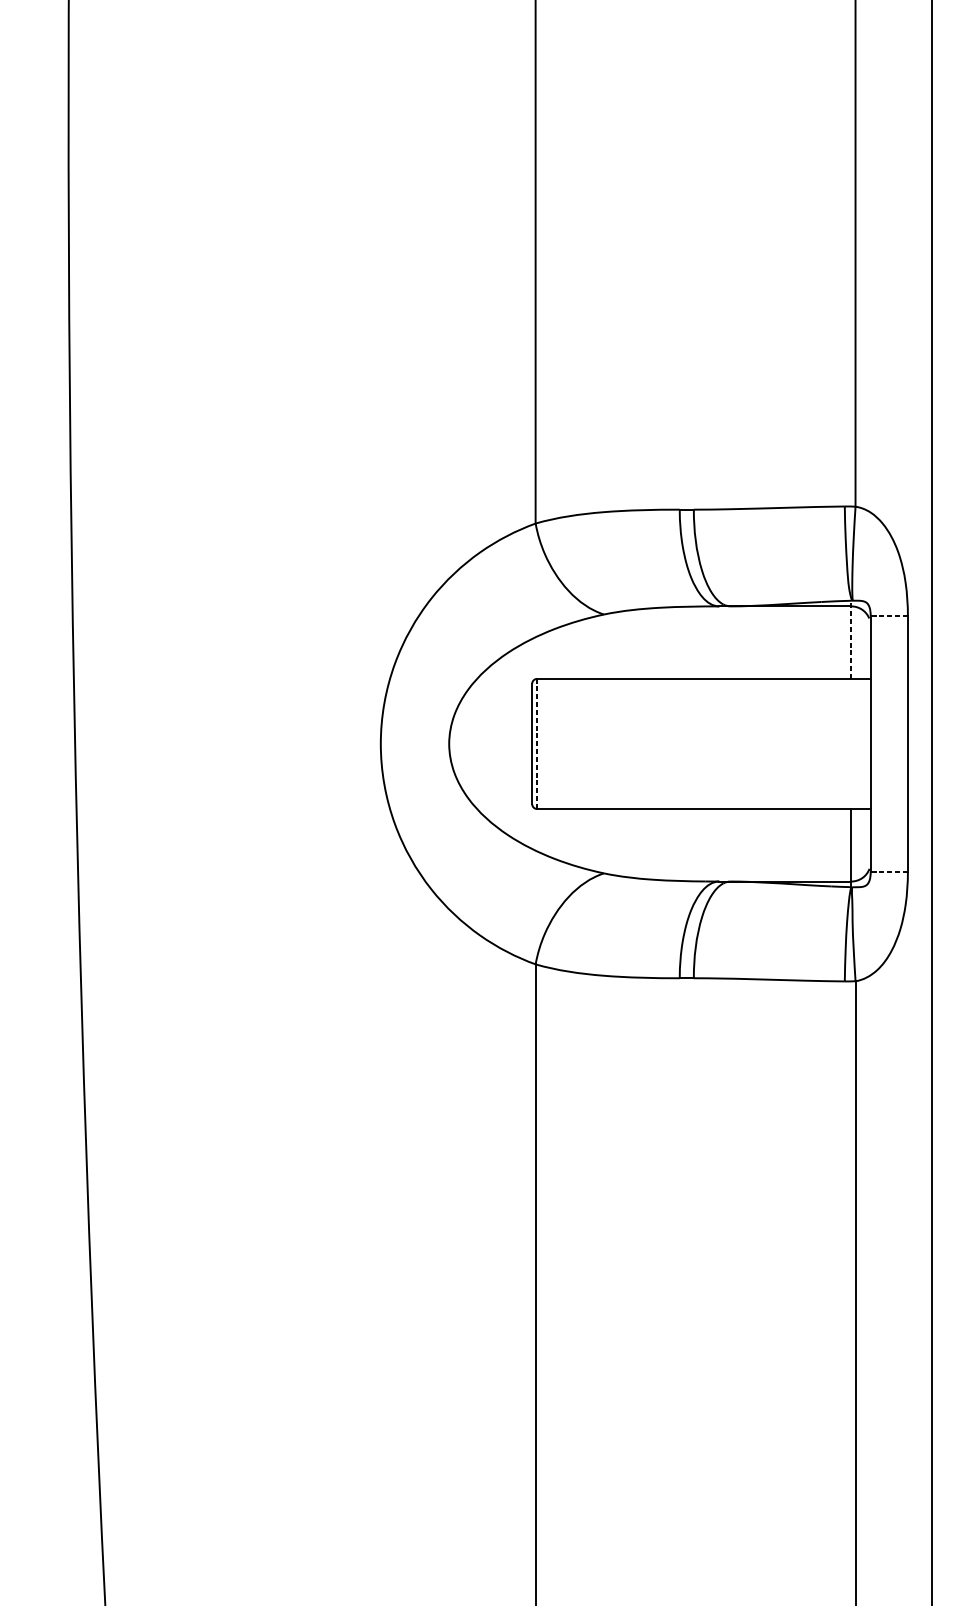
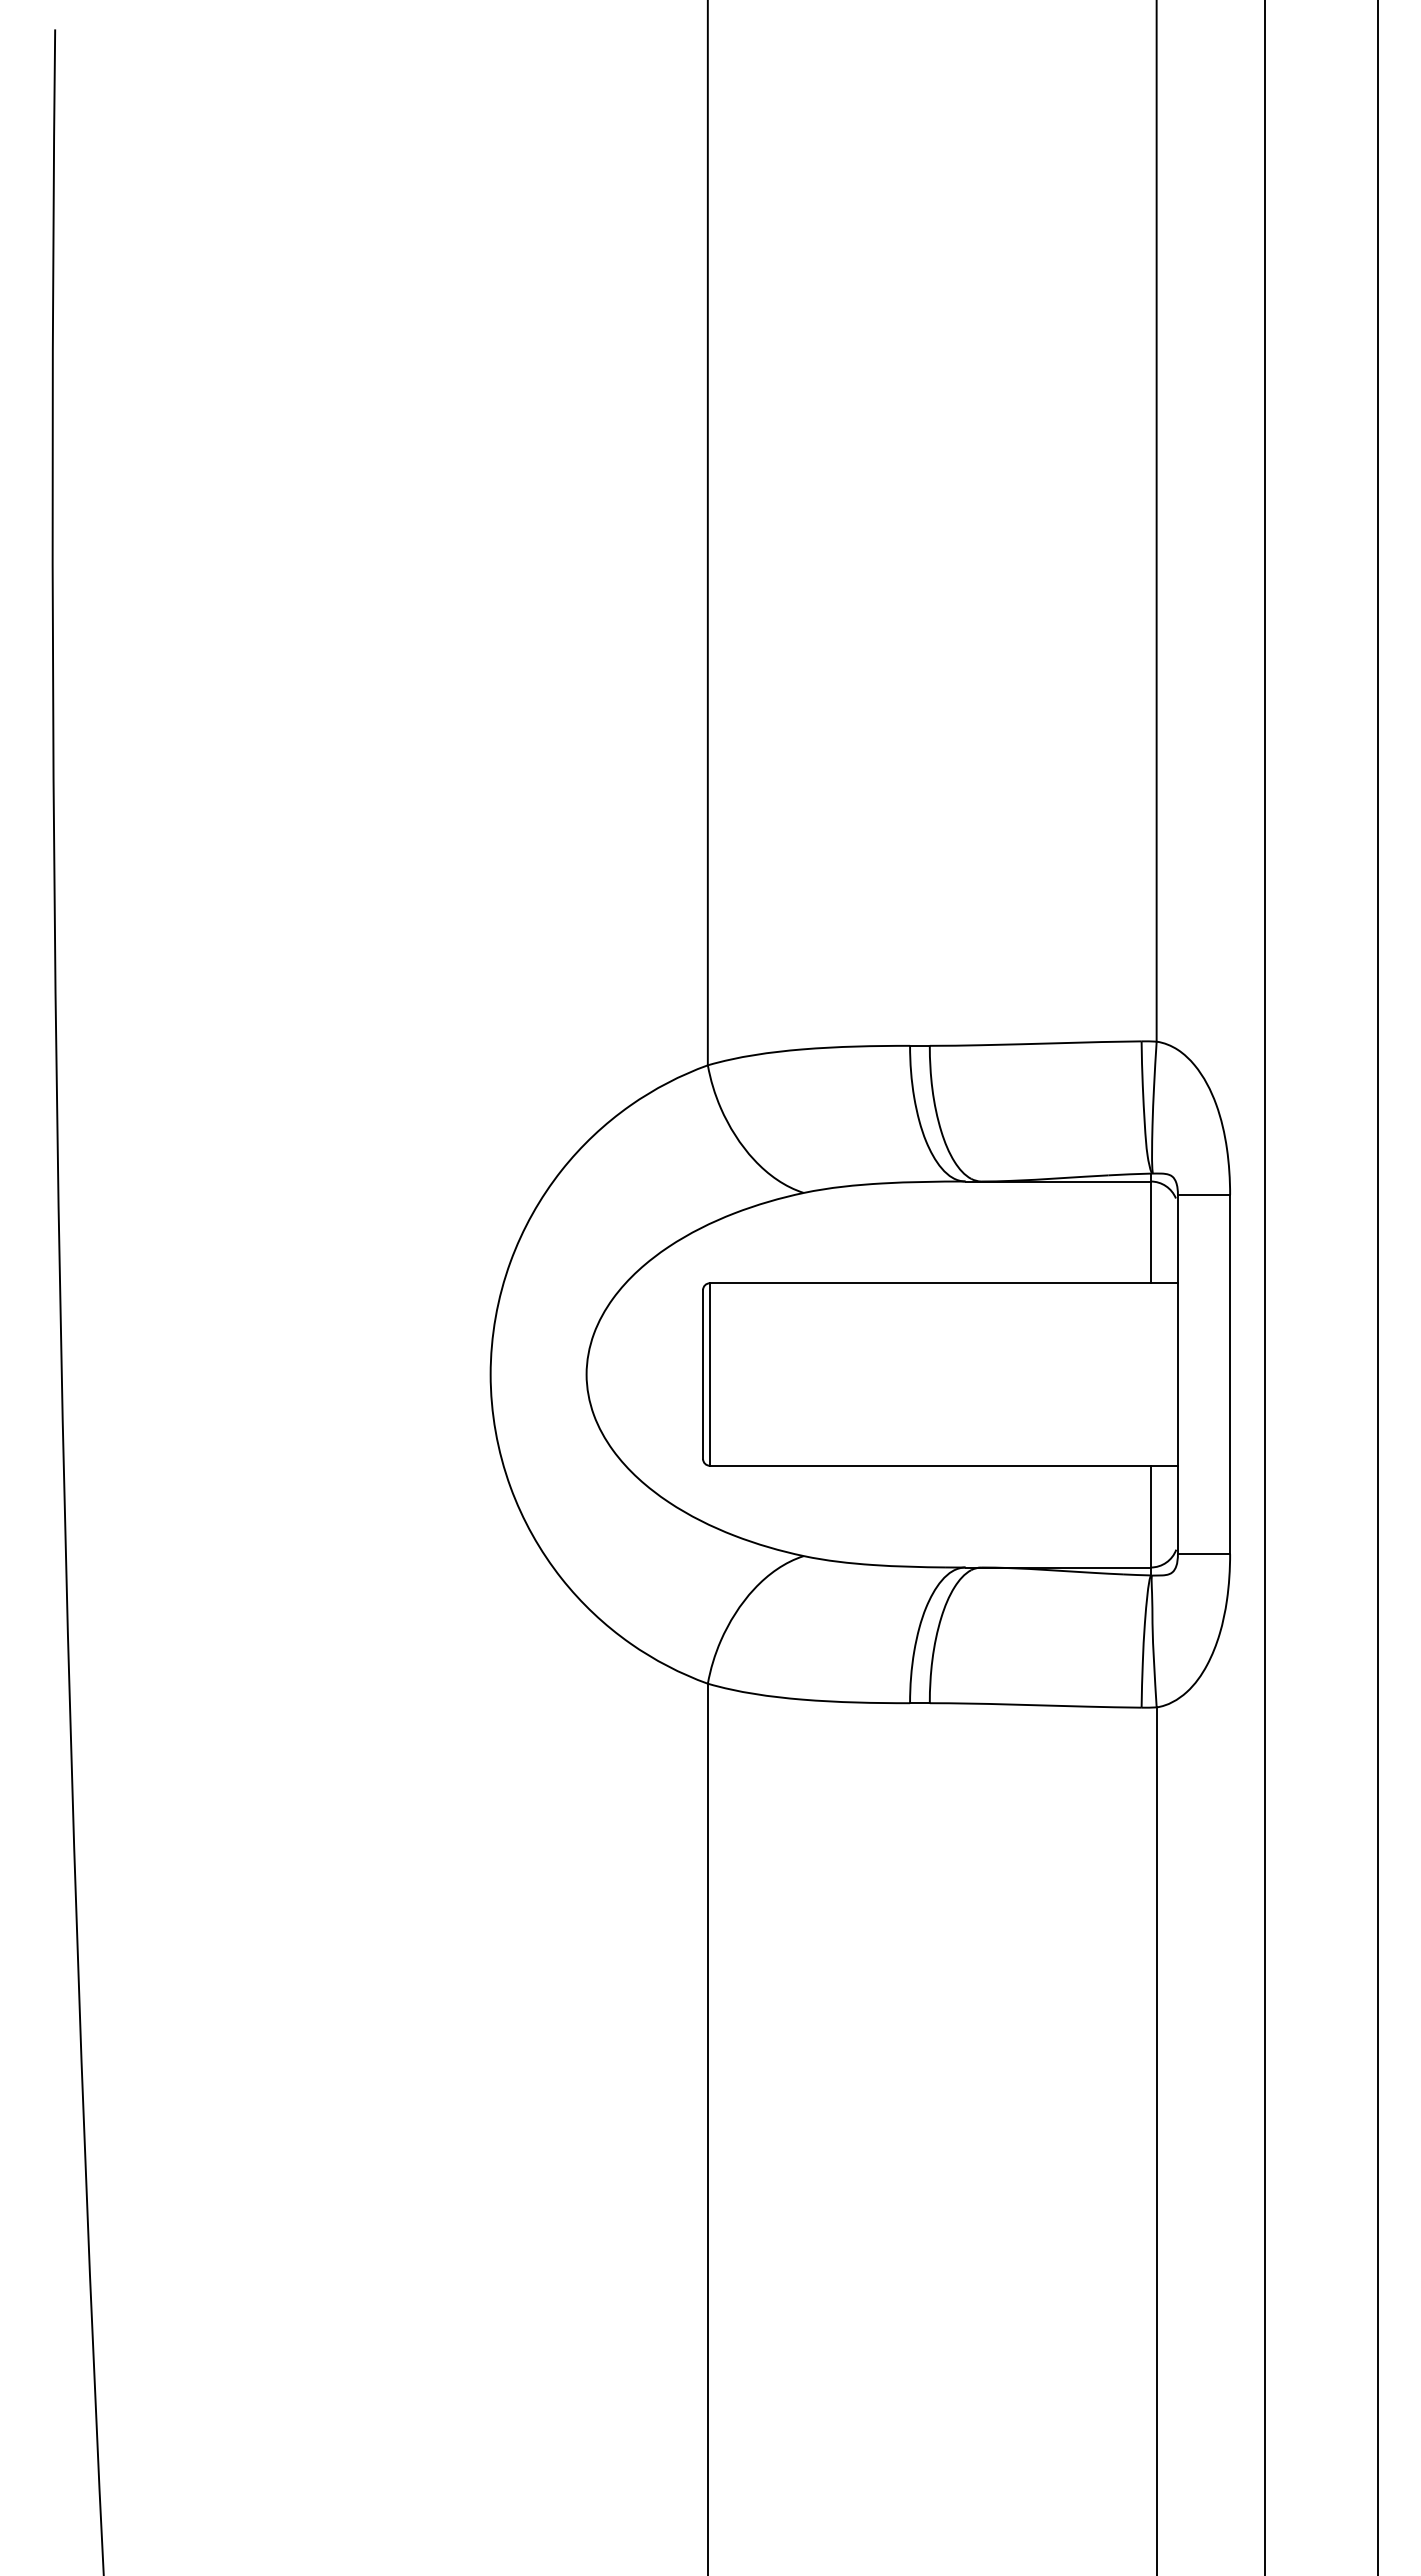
line: (888, 615) -> (1203, 1194), dashed -> solid
line: (851, 639) -> (1150, 1228), dashed -> solid
line: (536, 743) -> (709, 1374), dashed -> solid
line: (888, 872) -> (1203, 1554), dashed -> solid

